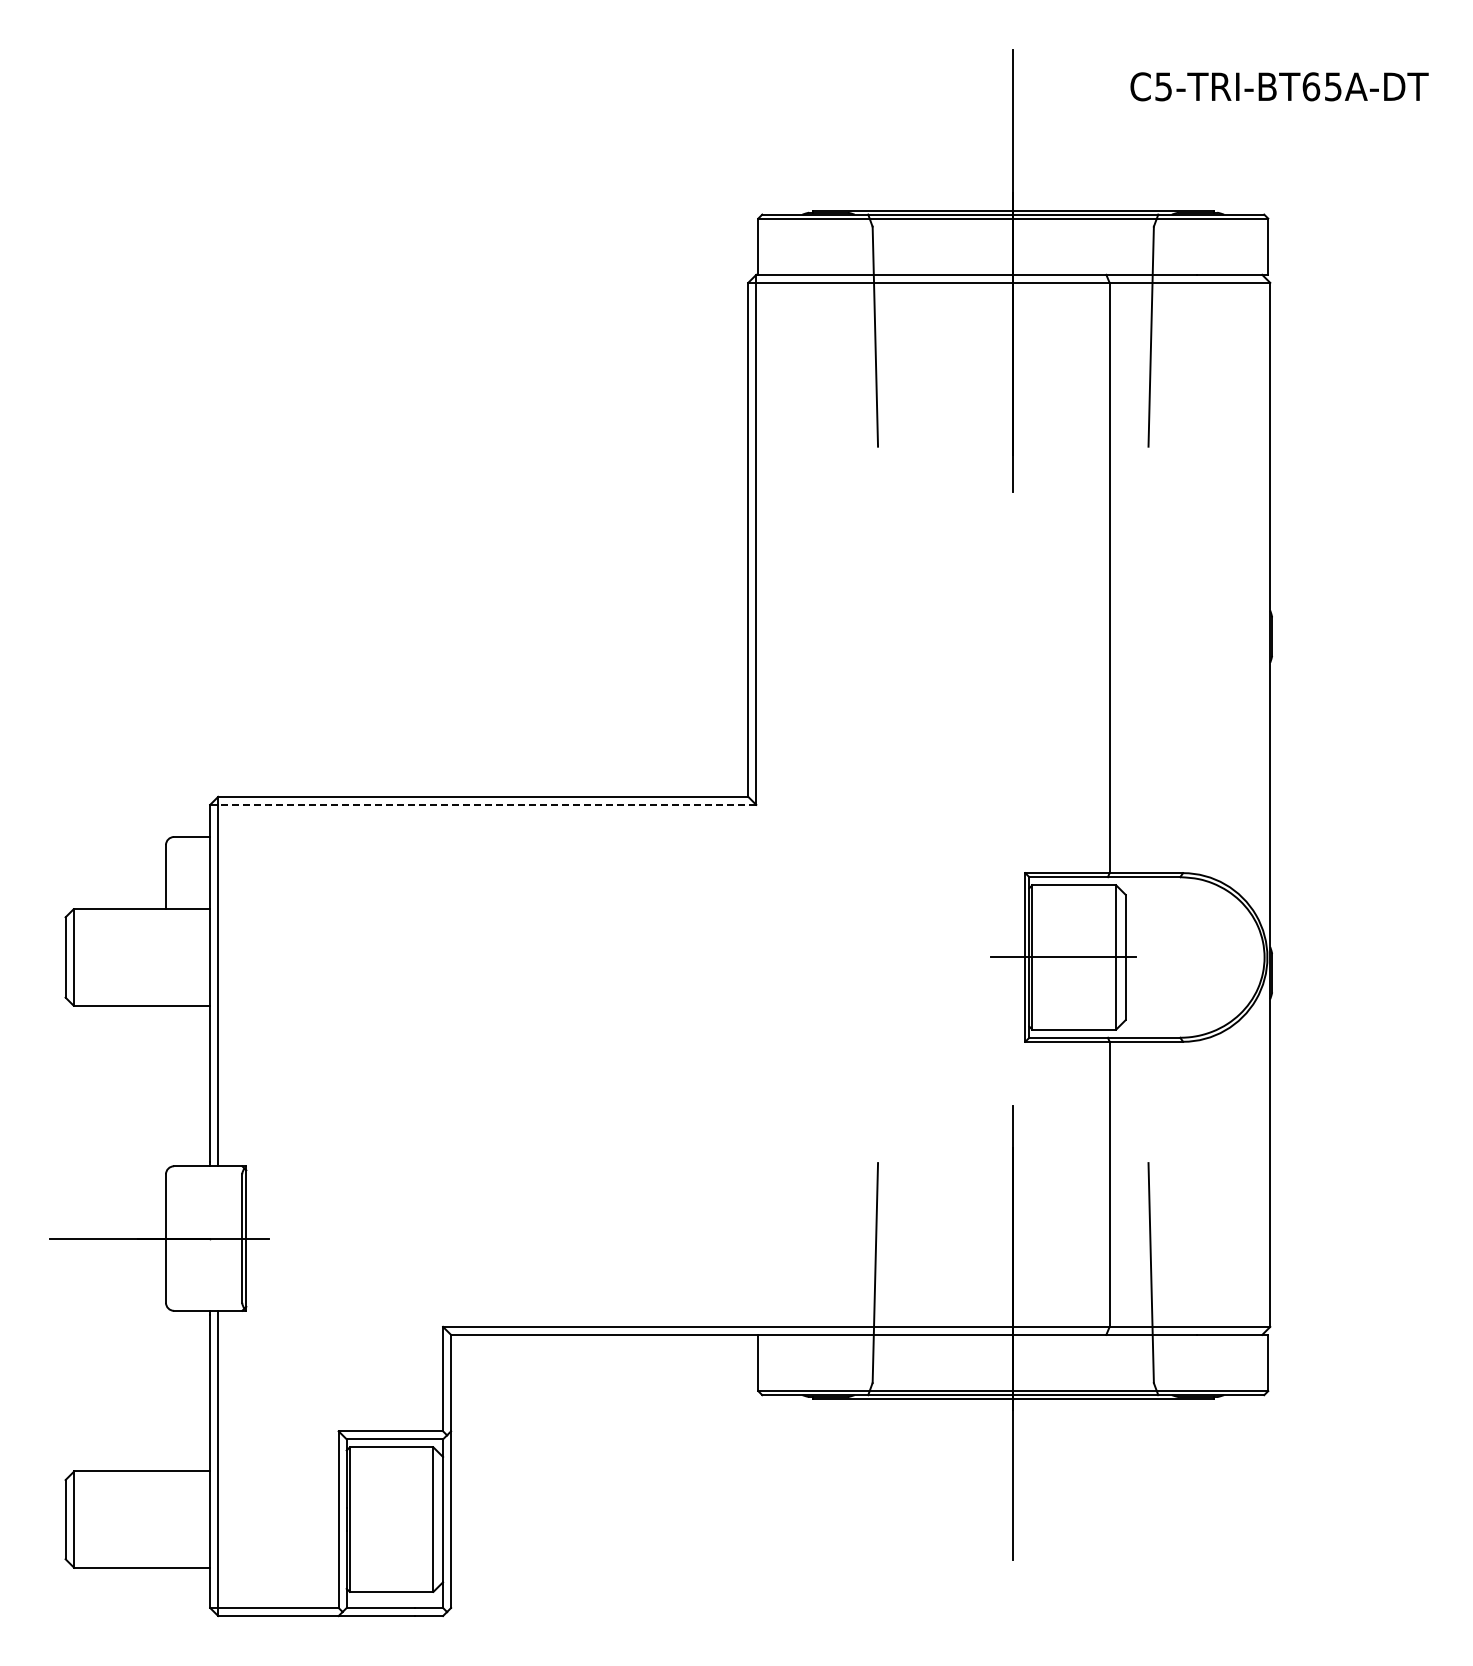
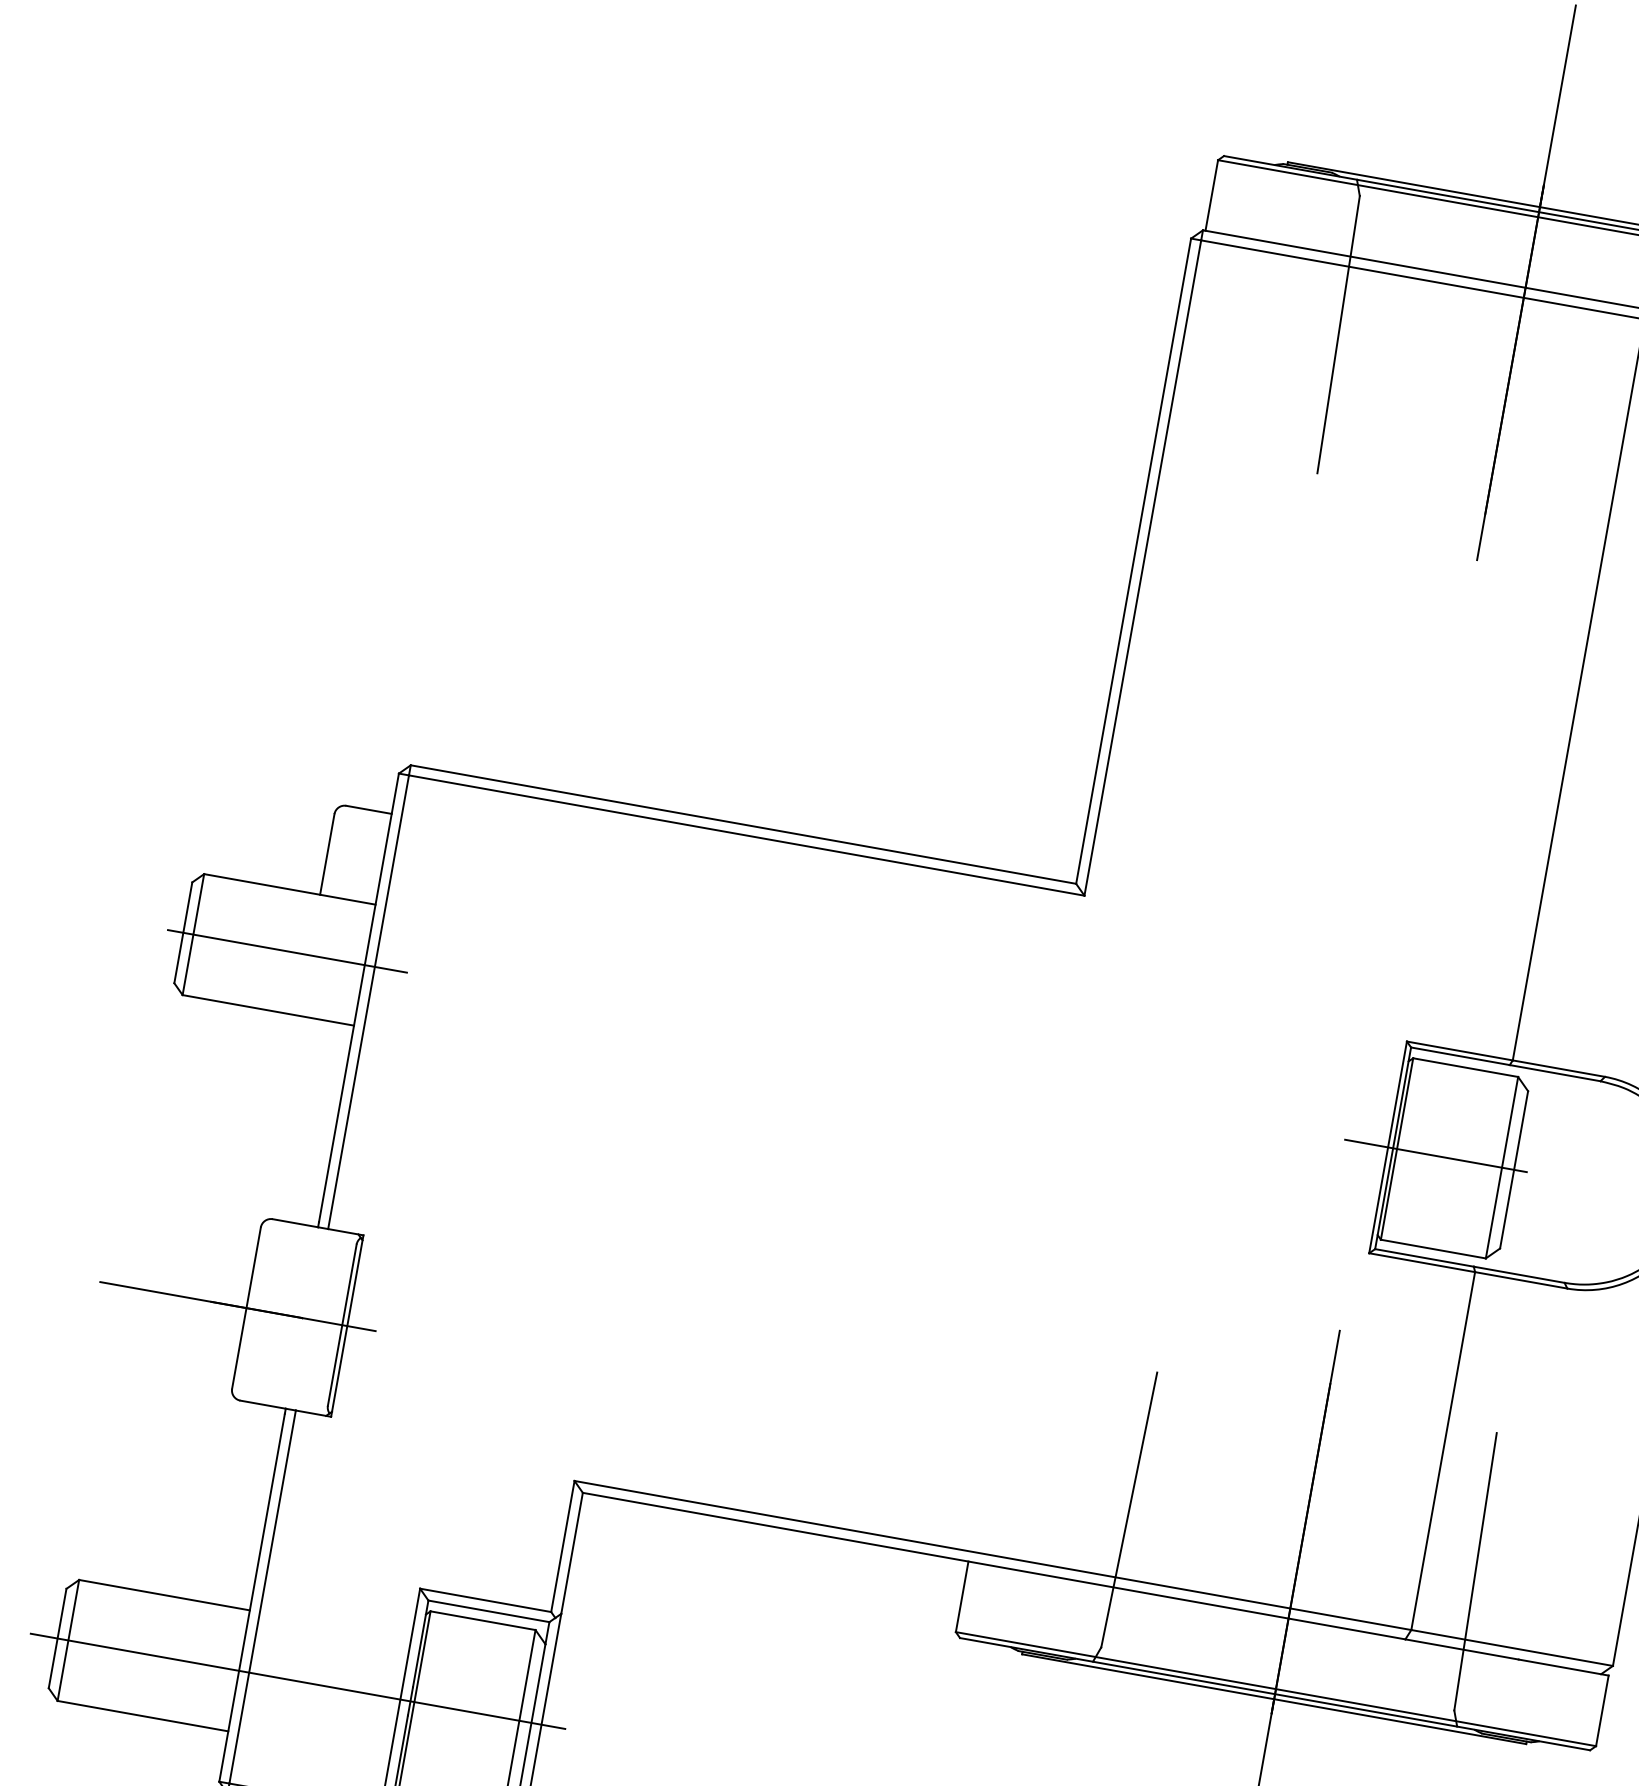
line: (486, 804) -> (745, 834), dashed -> solid
line: (148, 957) -> (287, 951), added
line: (256, 1519) -> (297, 1681), added

